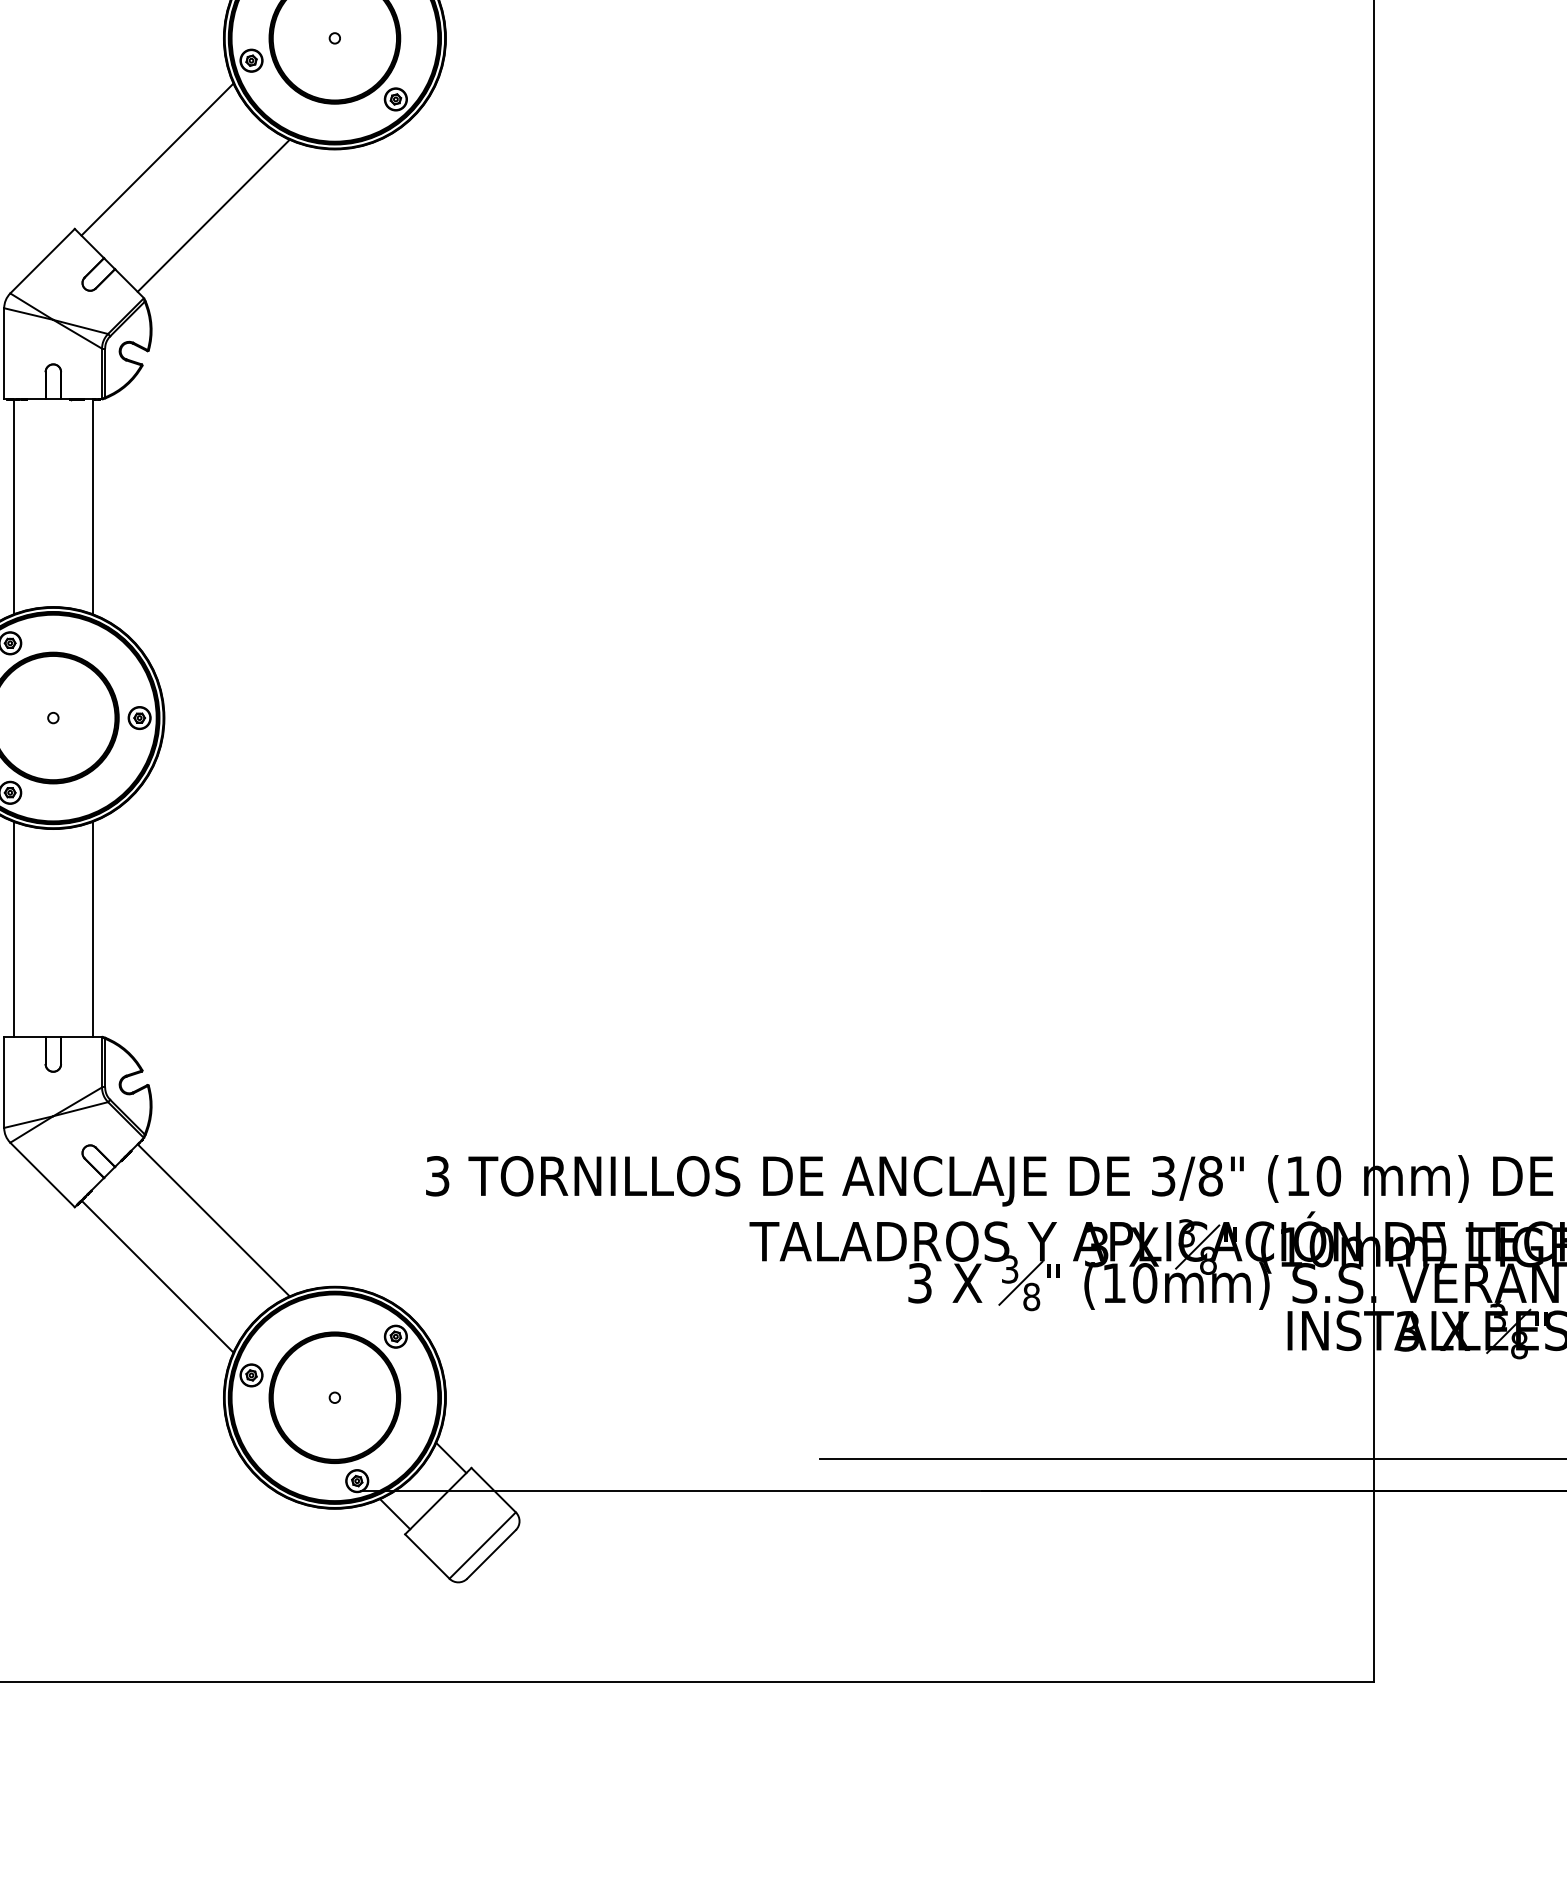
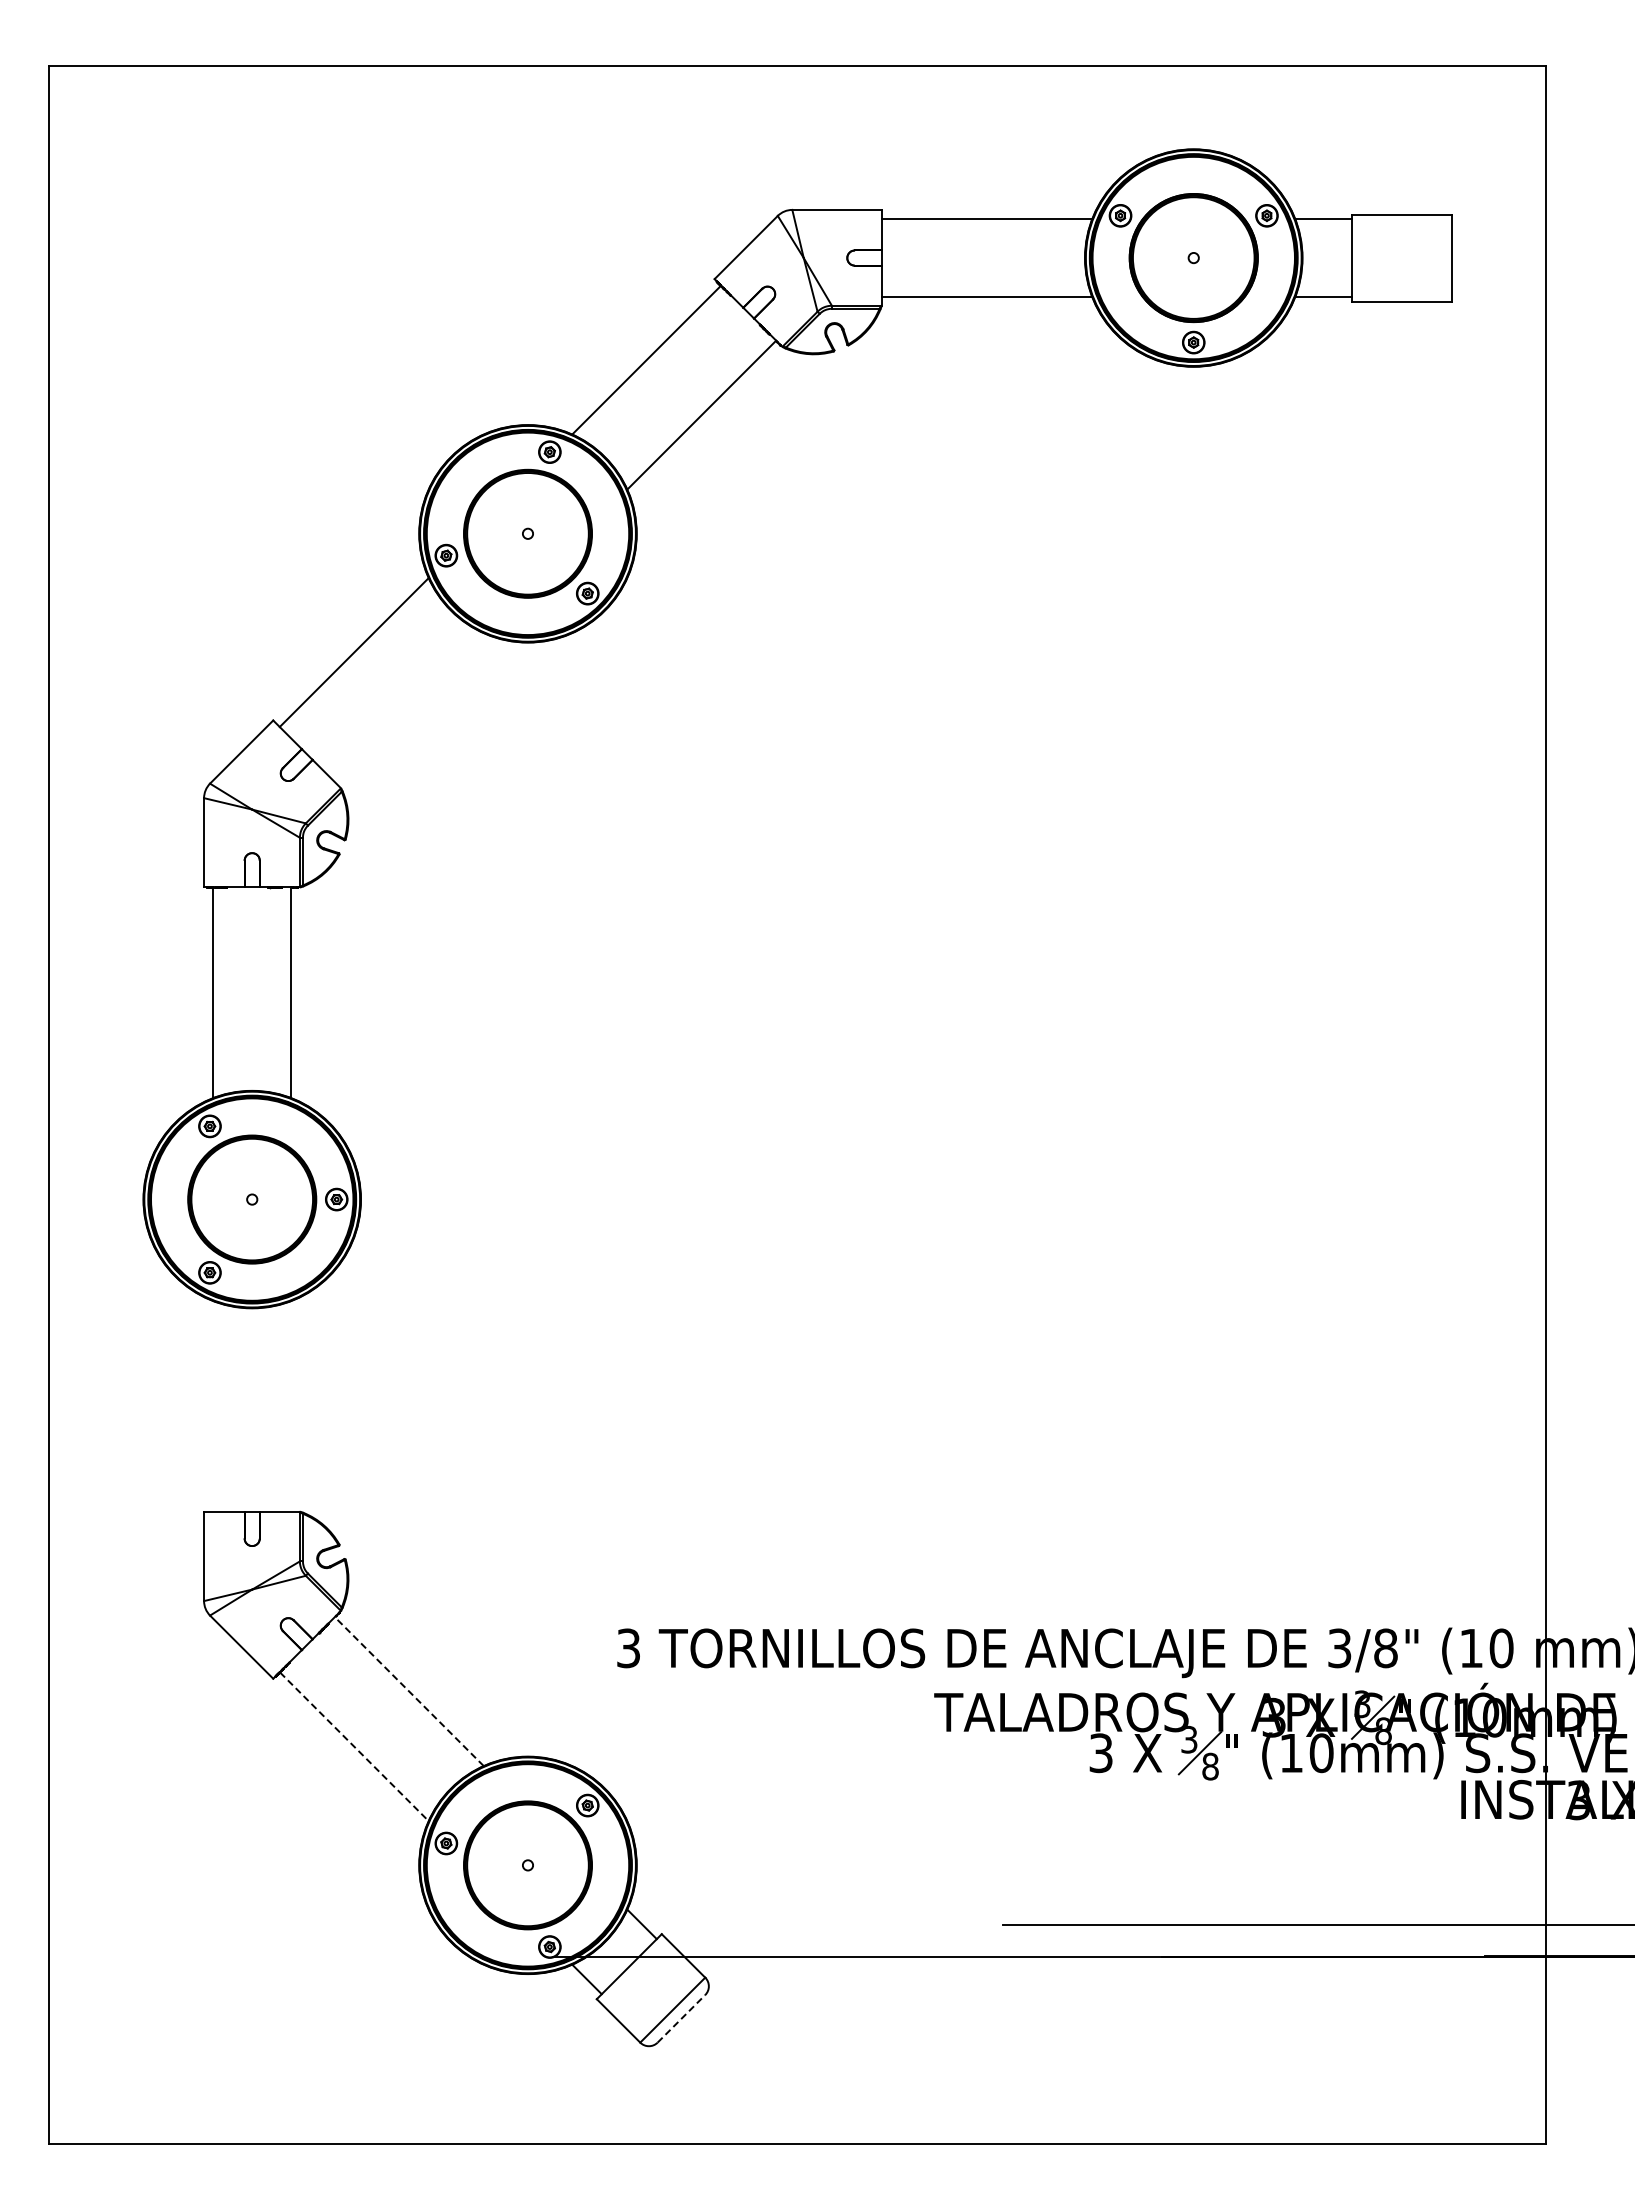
line: (212, 215) -> (408, 707), removed
line: (13, 929) -> (213, 1406), removed
line: (93, 929) -> (291, 1406), removed
line: (212, 1220) -> (408, 1691), solid -> dashed
line: (157, 1277) -> (354, 1747), solid -> dashed
line: (491, 1554) -> (681, 2018), solid -> dashed

